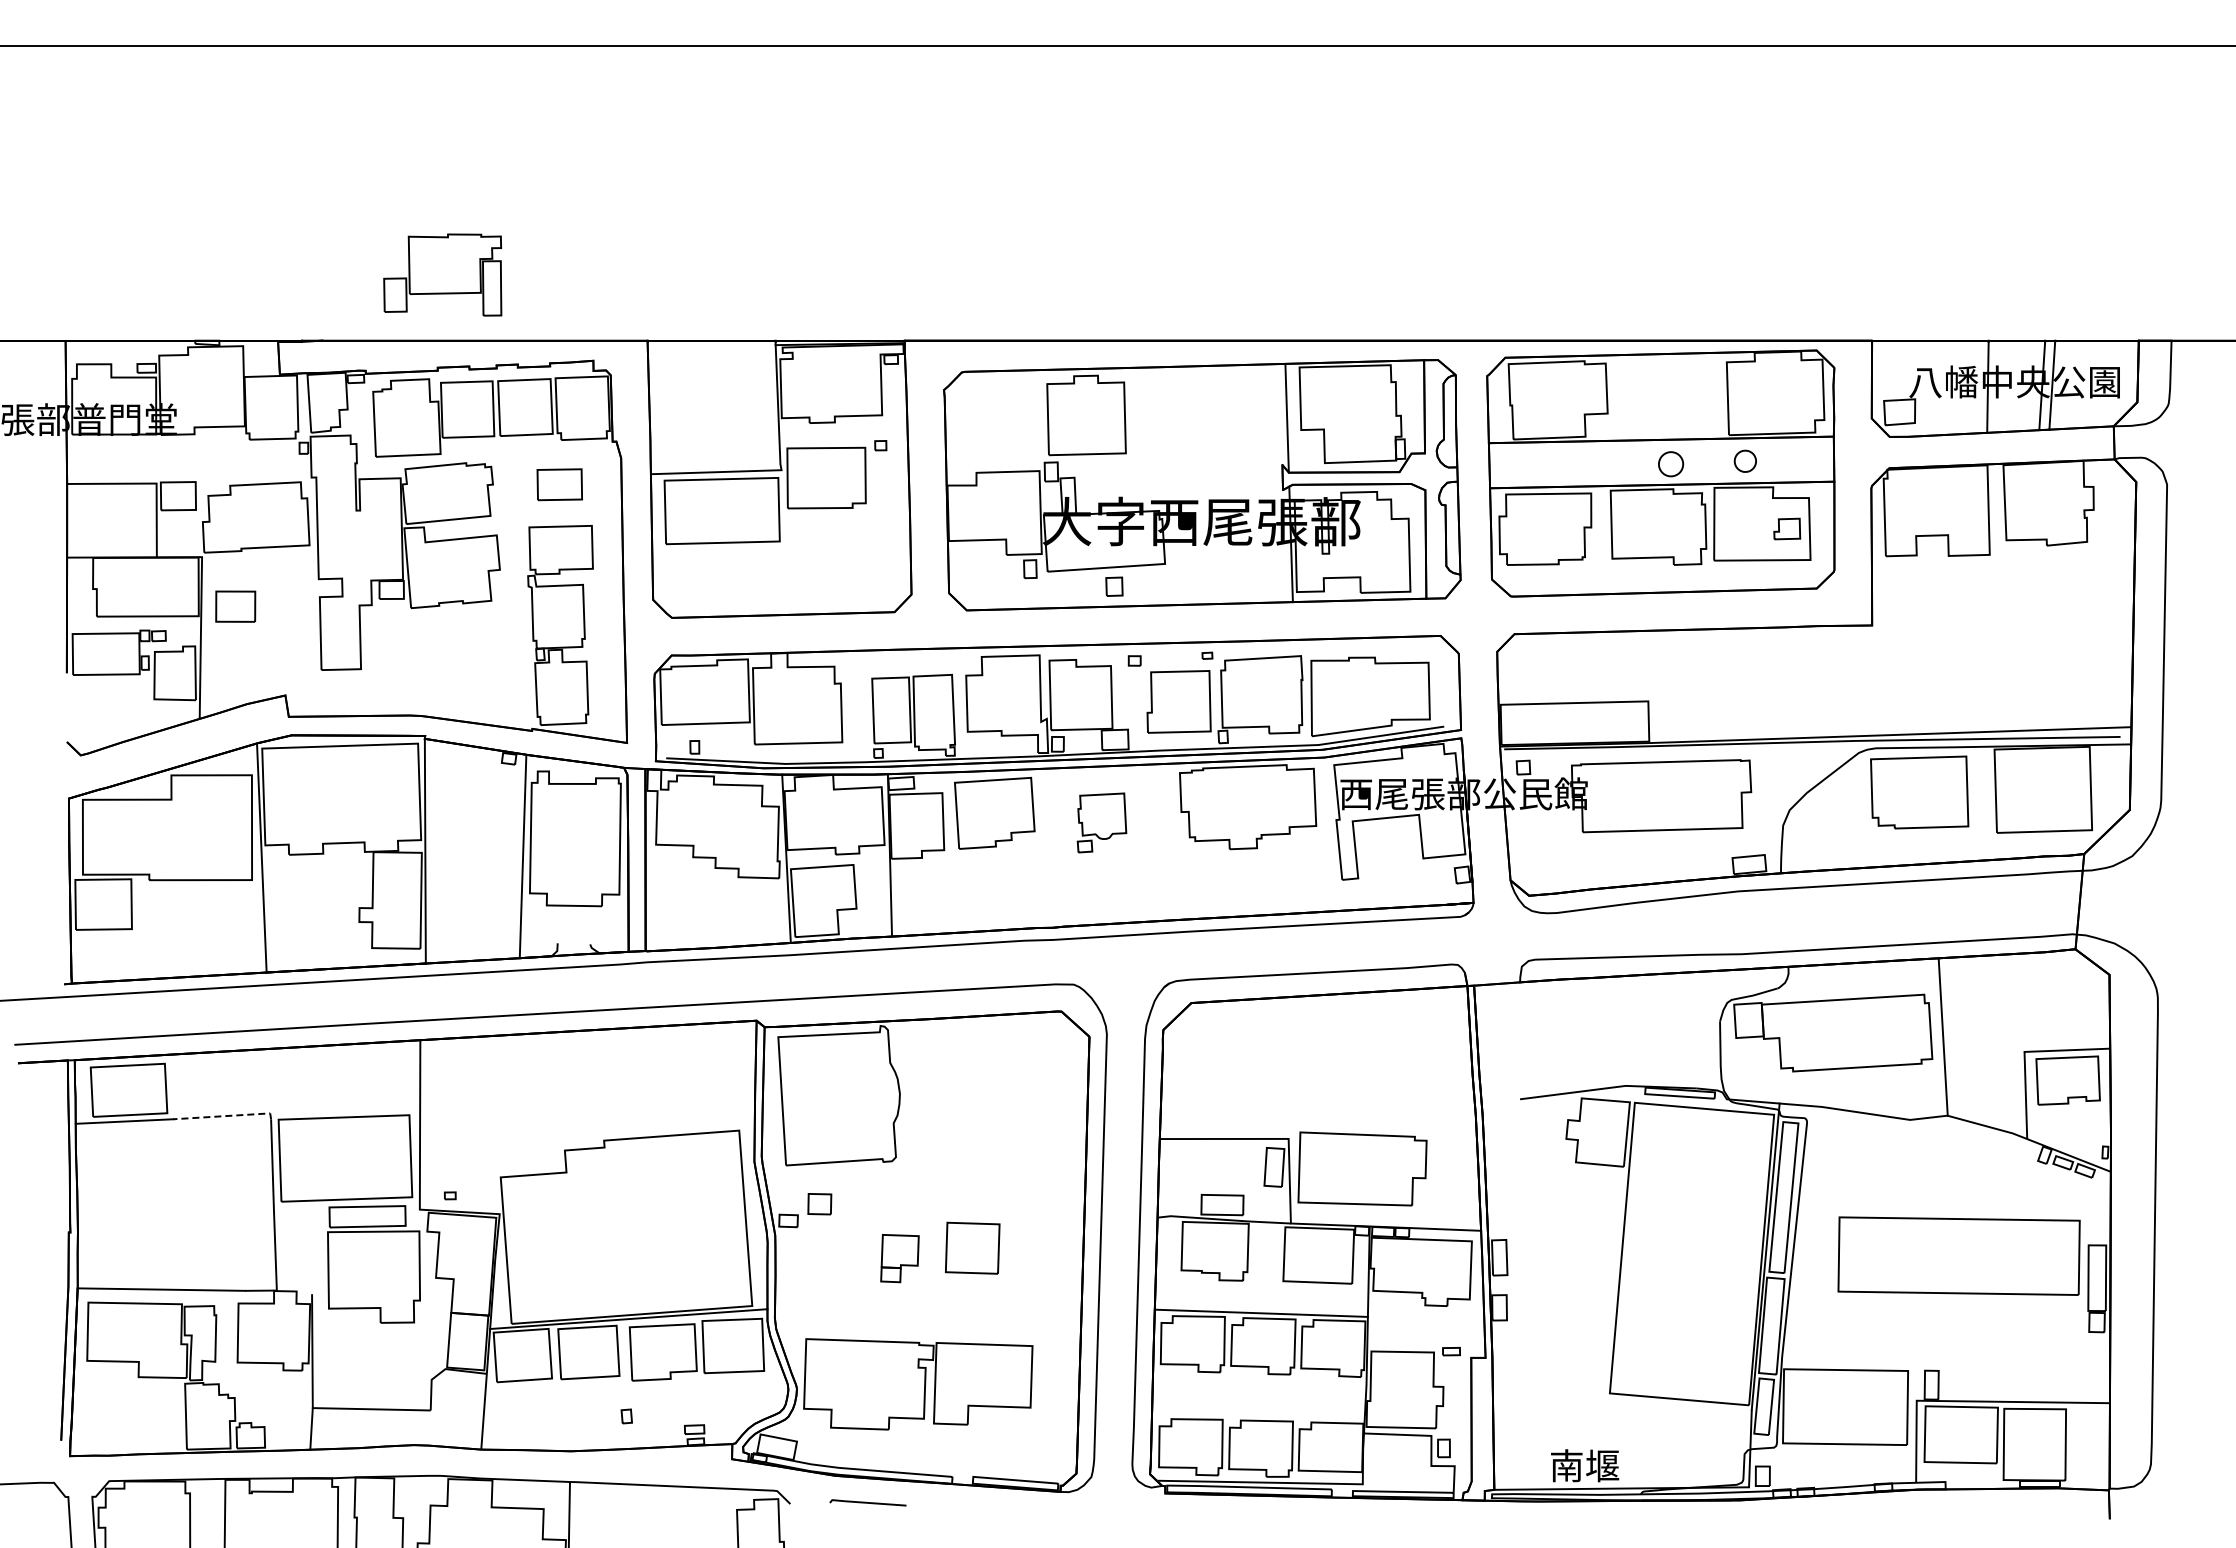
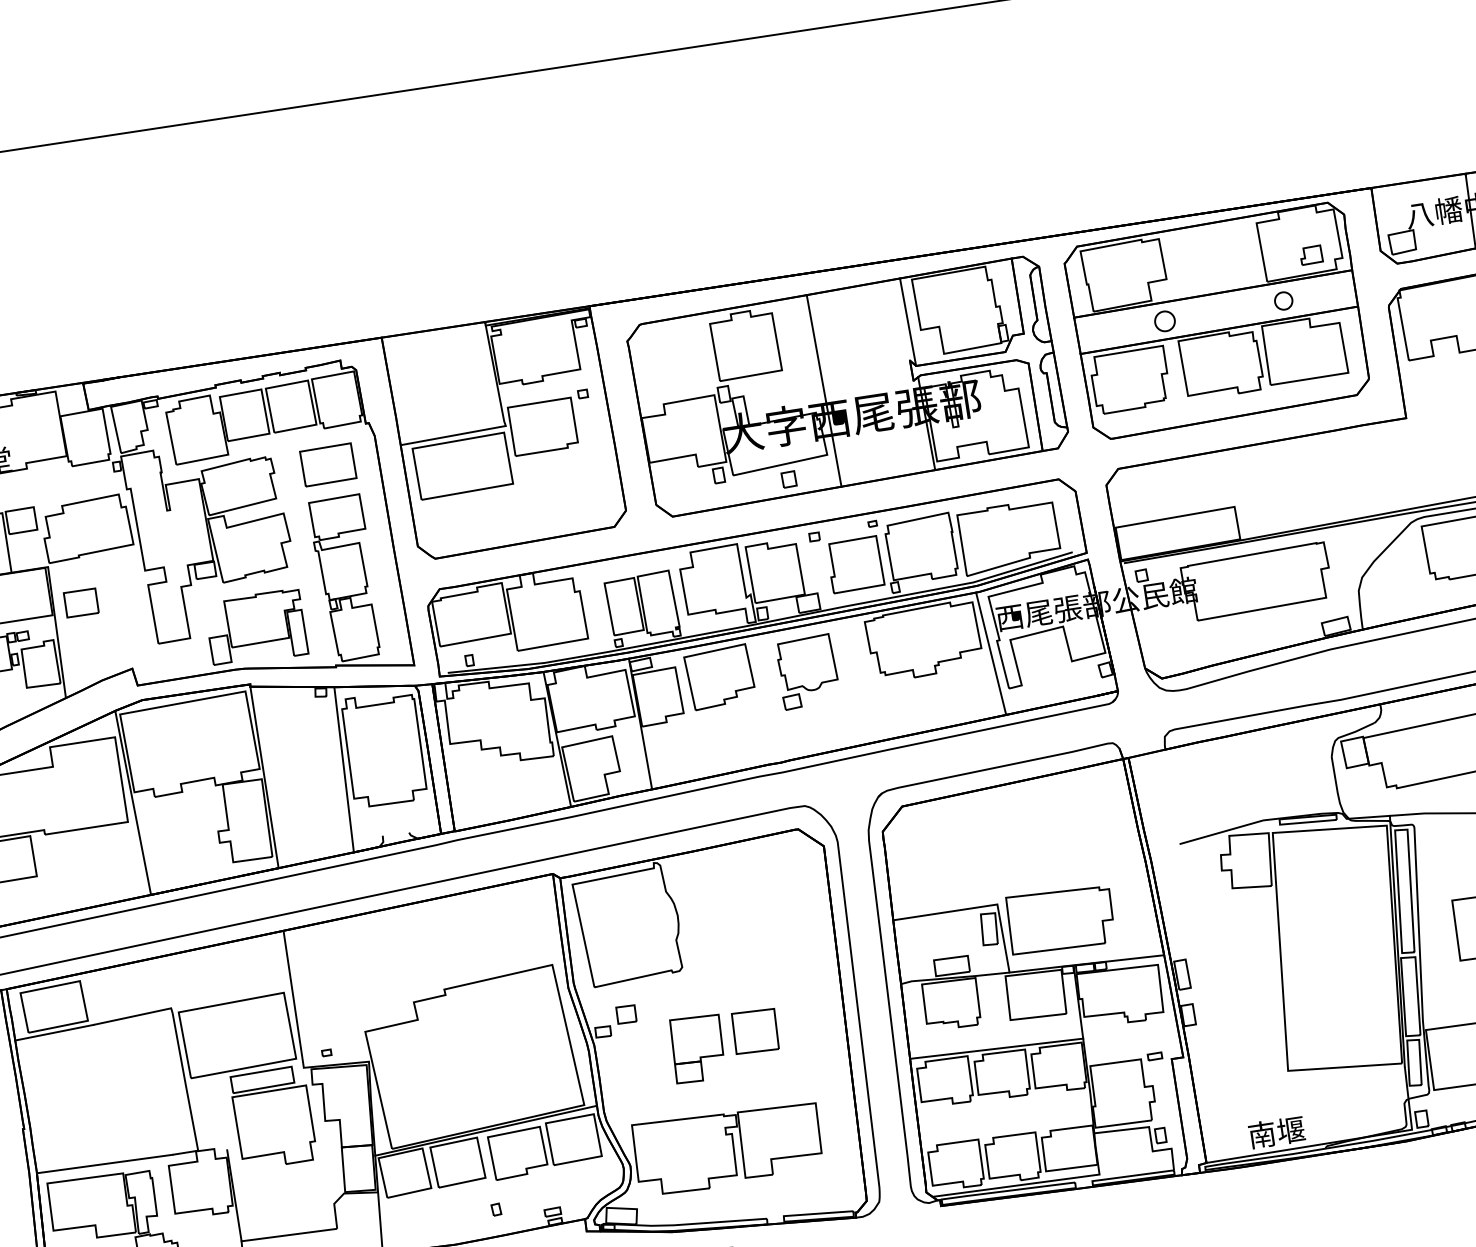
part: (442, 274) -> (256, 627), moved
part: (1671, 464) -> (1165, 321), moved
part: (559, 484) -> (328, 464), size x1.43
line: (1172, 486) -> (823, 391), added
part: (1787, 528) -> (1311, 254), moved
part: (1101, 822) -> (807, 671), size x1.43
line: (1326, 834) -> (990, 653), added
line: (225, 1116) -> (135, 1016), dashed -> solid
part: (899, 1258) -> (697, 1048), size x1.67

